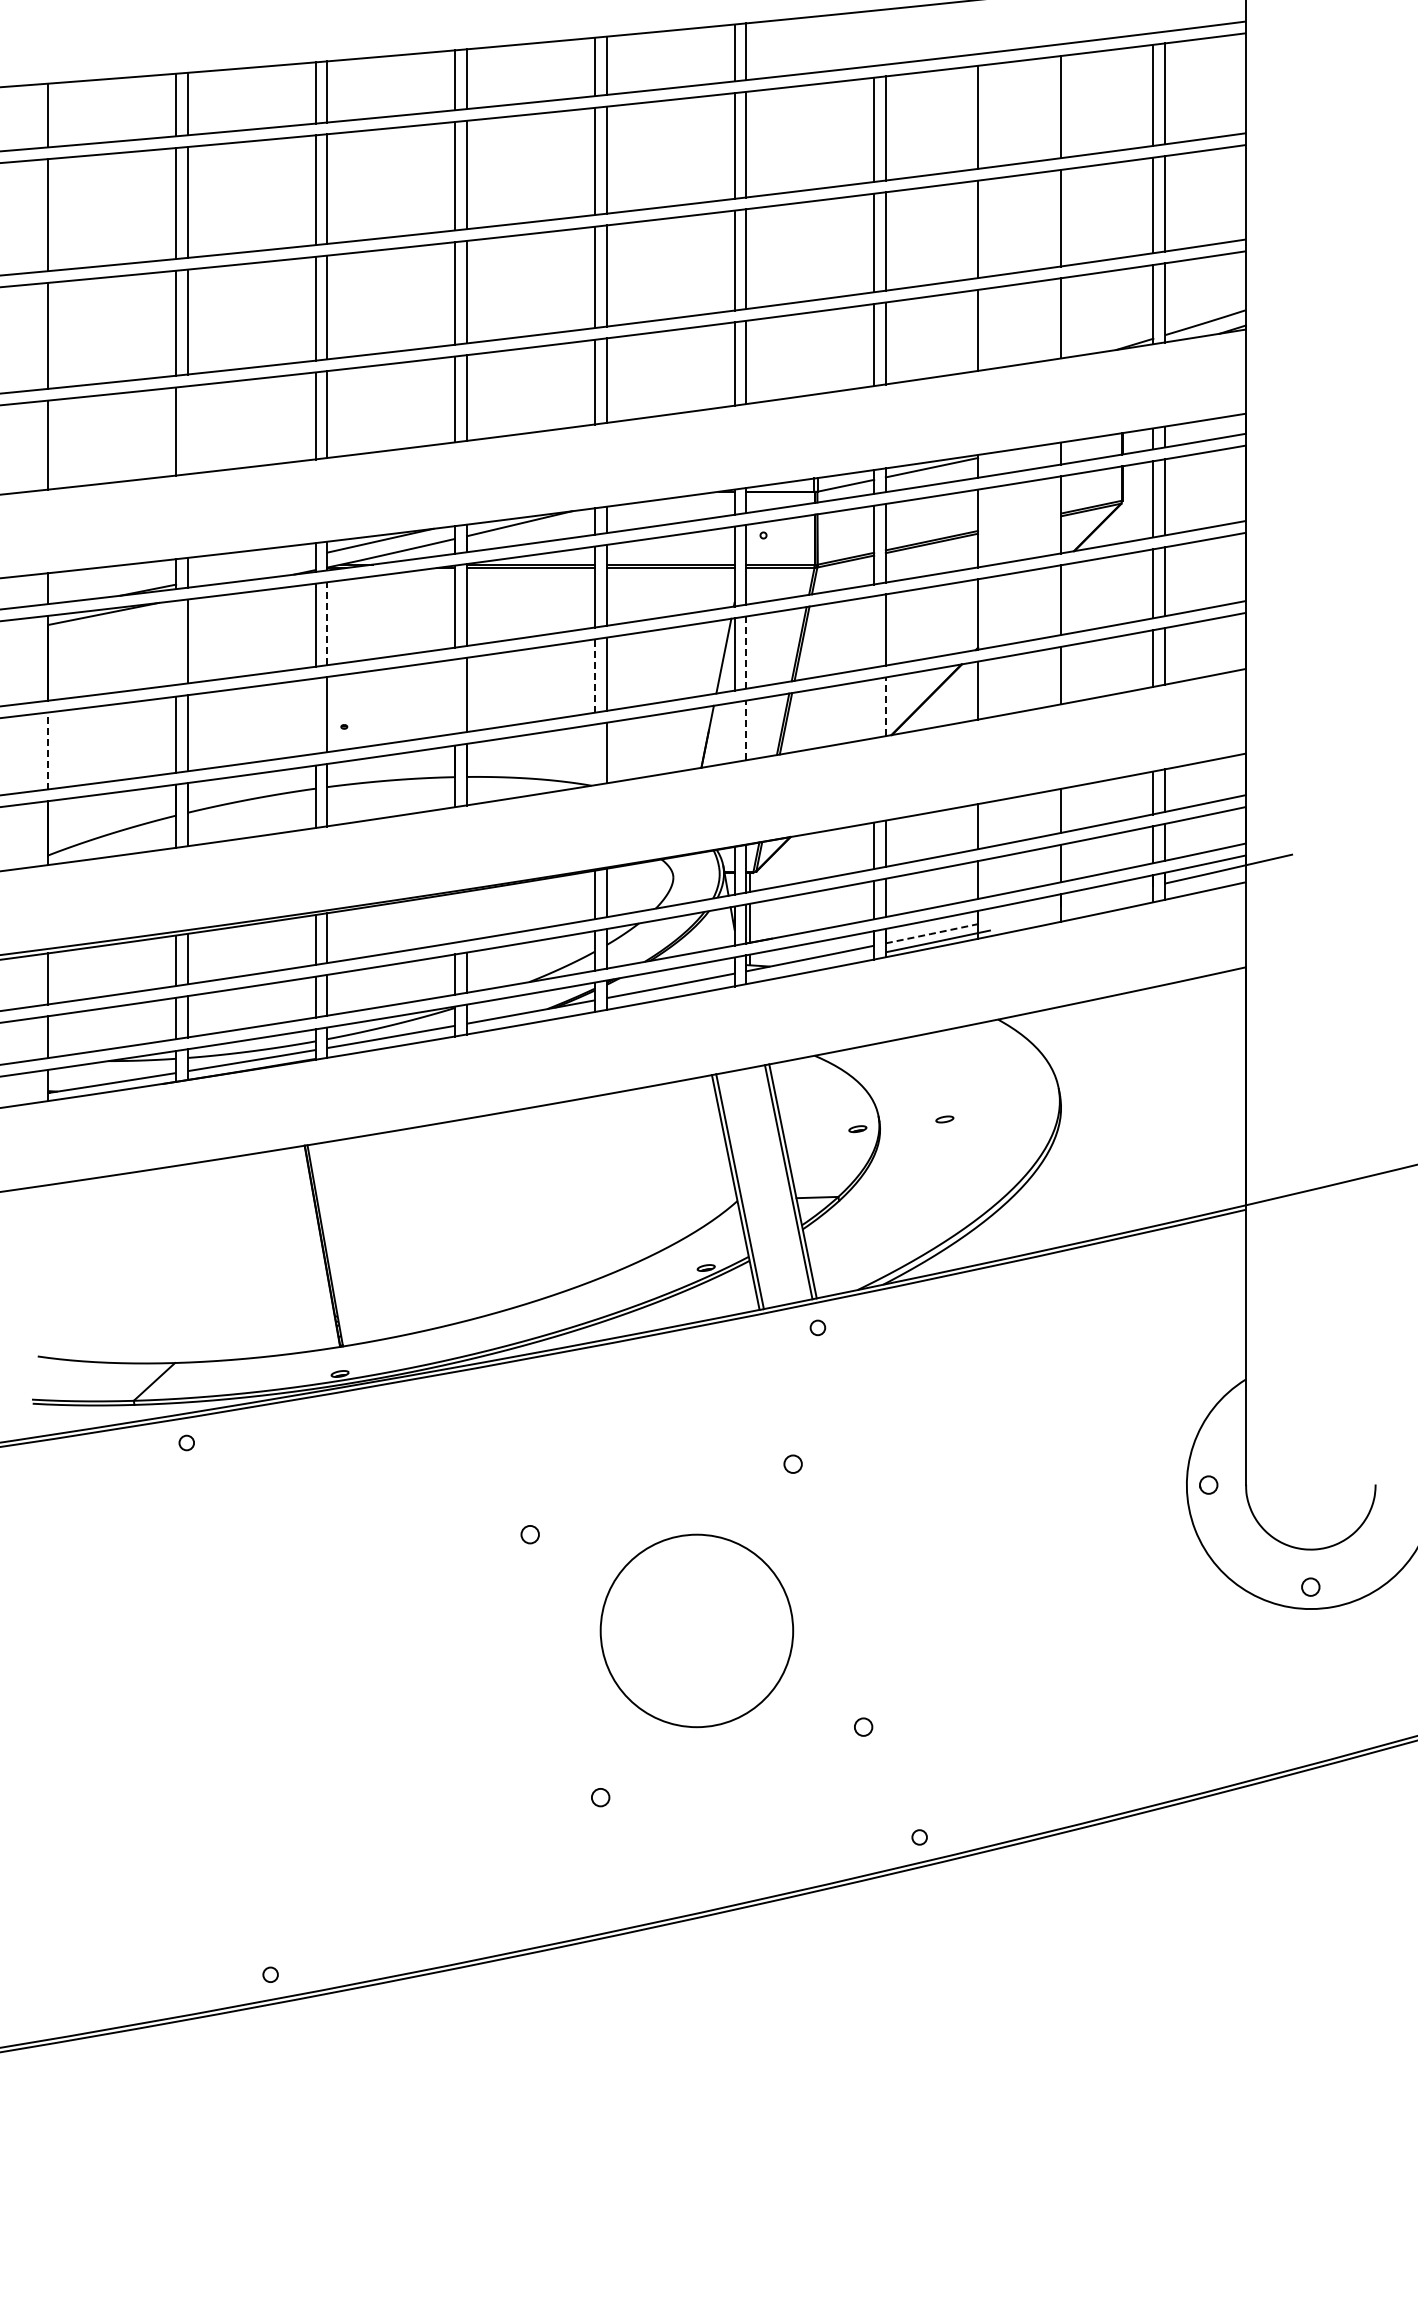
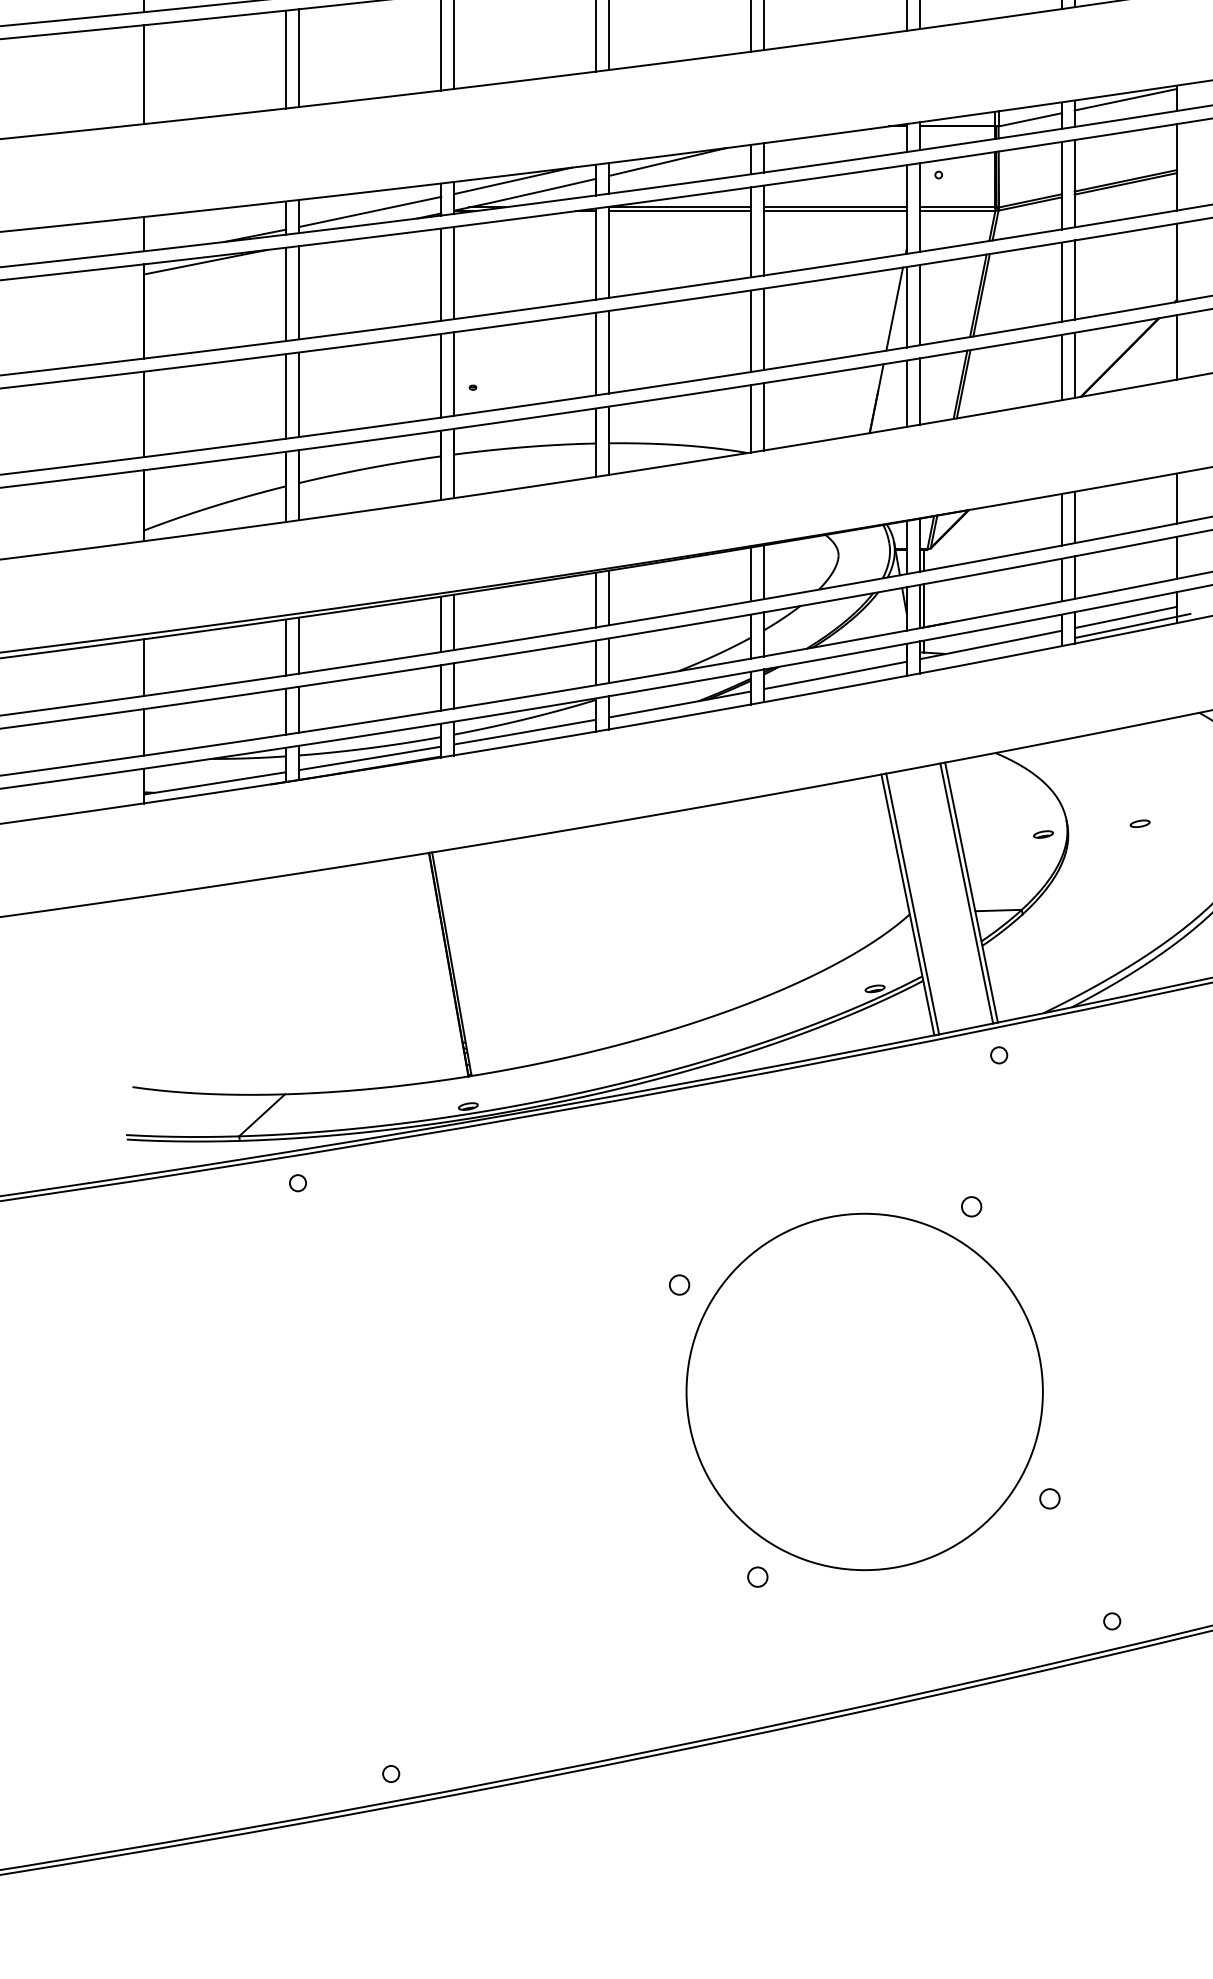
line: (187, 430) -> (298, 58), added
line: (251, 568) -> (369, 211), added
line: (327, 623) -> (454, 272), dashed -> solid
line: (874, 631) -> (1062, 281), added
line: (176, 643) -> (286, 295), added
line: (746, 652) -> (919, 305), dashed -> solid
line: (594, 676) -> (750, 331), dashed -> solid
line: (455, 696) -> (596, 353), added
line: (885, 706) -> (1074, 365), dashed -> solid
line: (874, 708) -> (1062, 367), added
line: (315, 715) -> (441, 375), added
line: (746, 730) -> (919, 391), dashed -> solid
line: (734, 732) -> (906, 393), added
line: (48, 750) -> (144, 413), dashed -> solid
line: (594, 754) -> (750, 418), added
line: (467, 915) -> (609, 597), added
line: (455, 917) -> (596, 599), added
line: (931, 933) -> (1125, 617), dashed -> solid
circle: (696, 1630) -> (864, 1391), size x1.67

